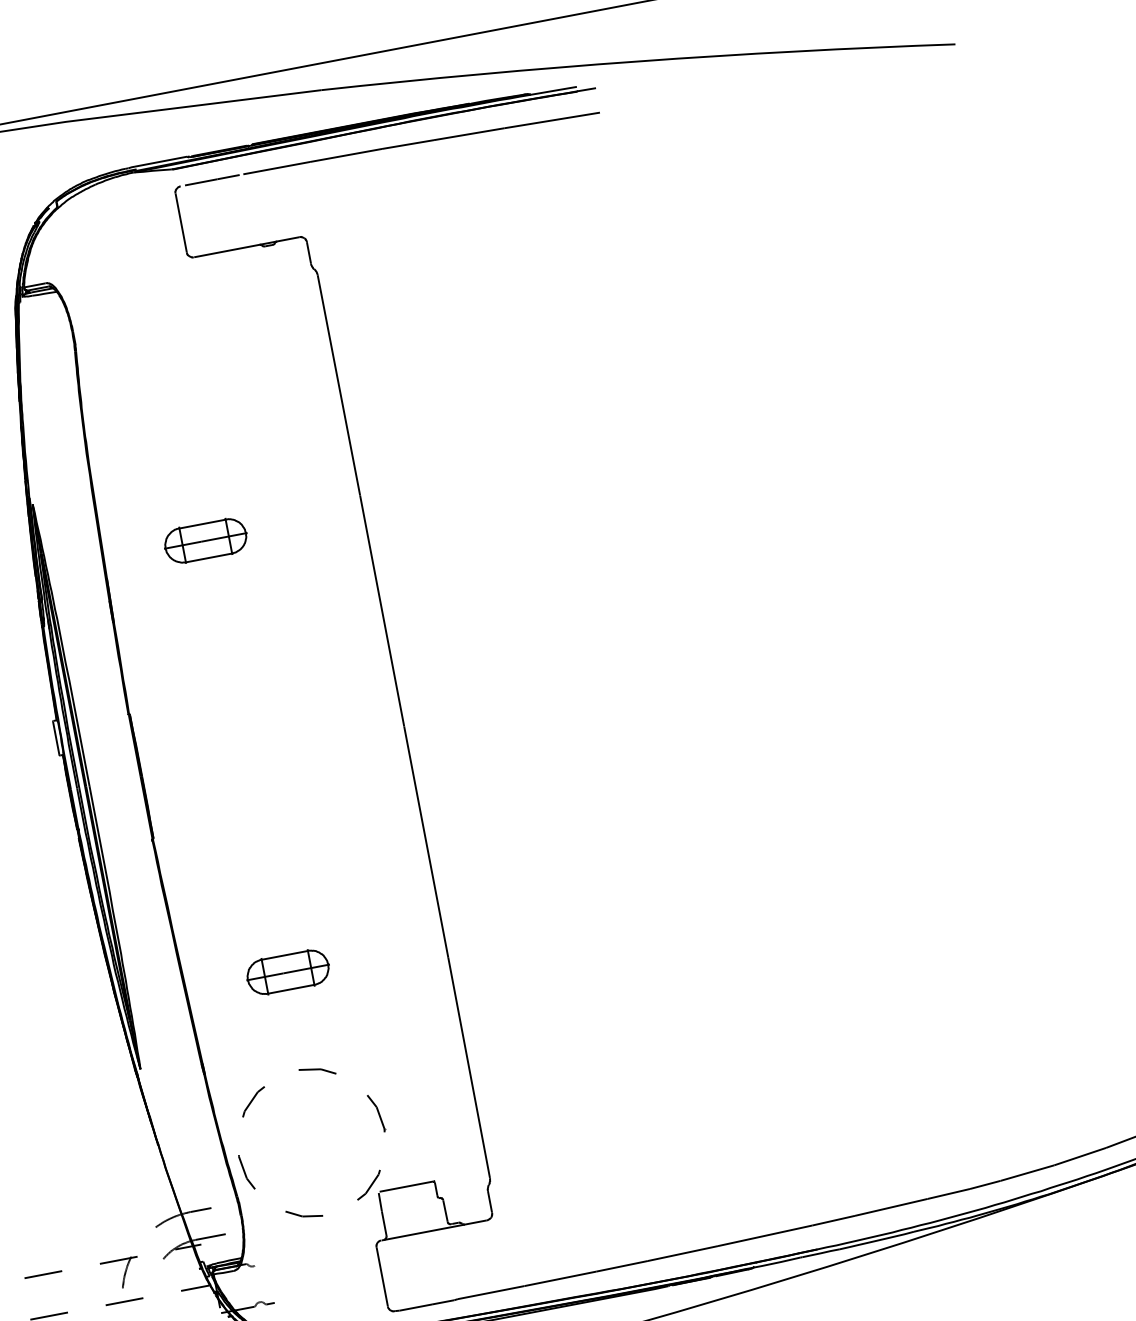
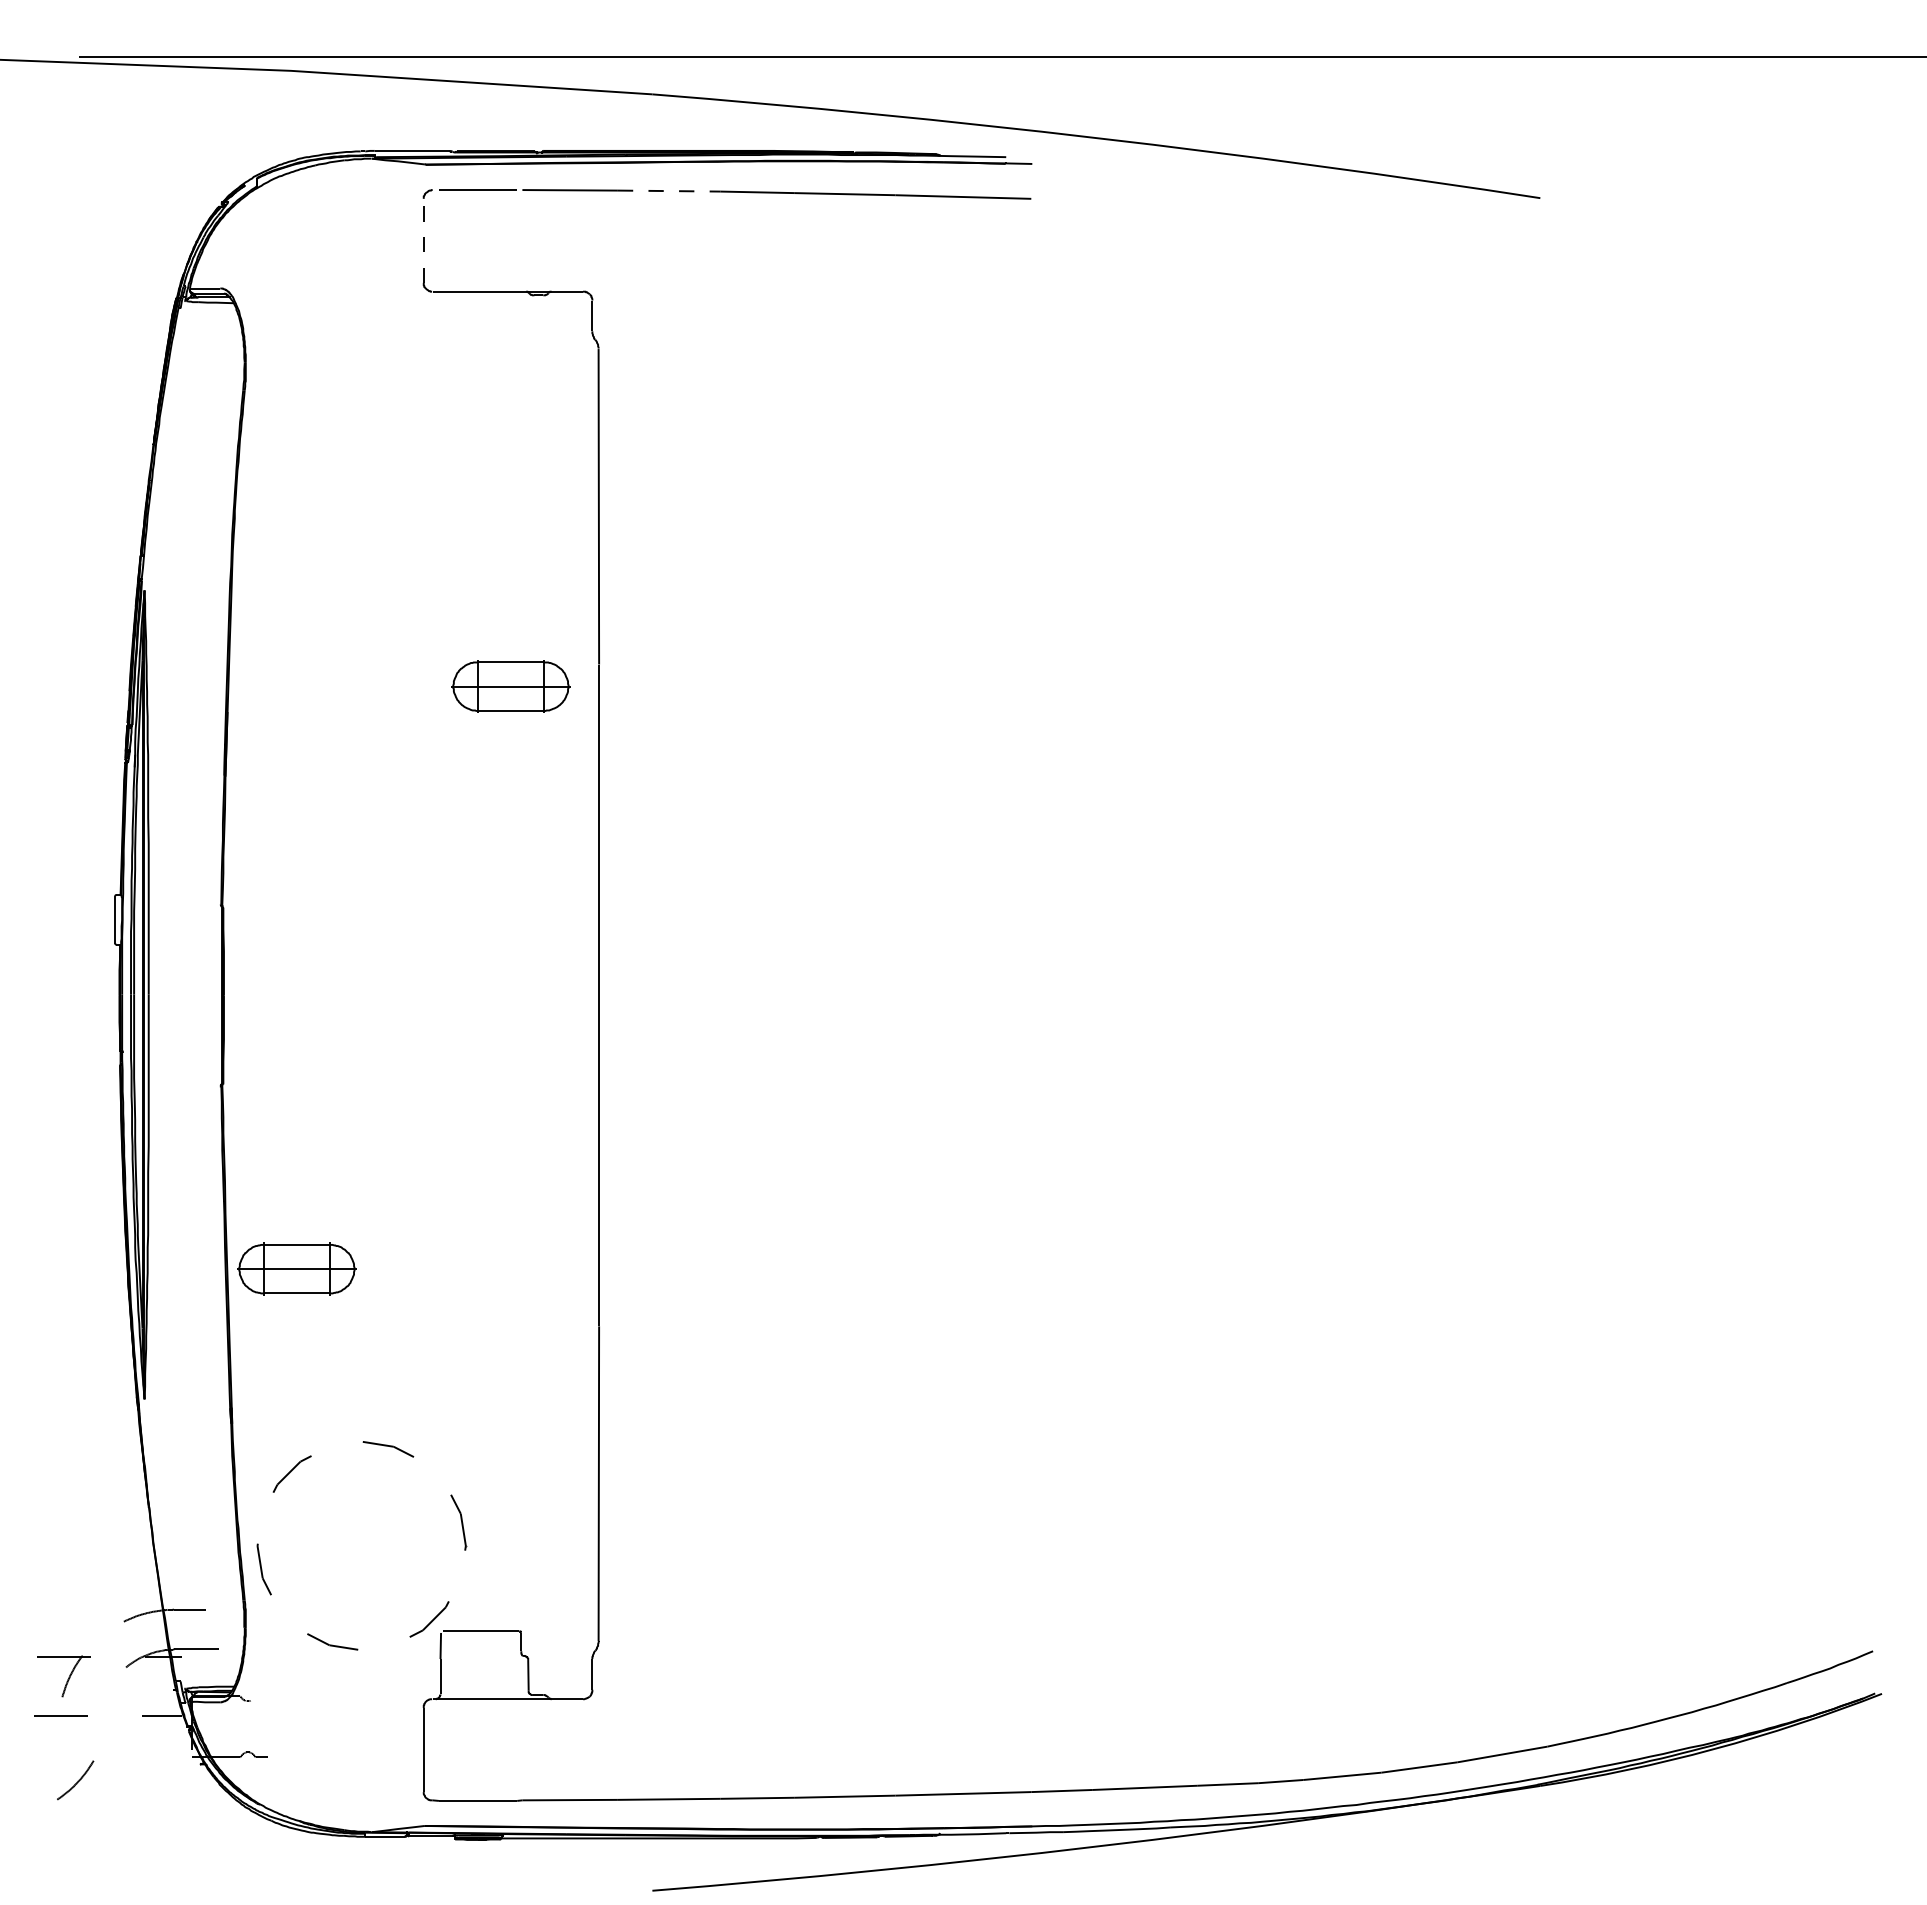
line: (346, 155) -> (669, 191), solid -> dashed
line: (180, 222) -> (423, 240), solid -> dashed
part: (205, 540) -> (510, 686), moved
part: (287, 971) -> (296, 1268), moved

